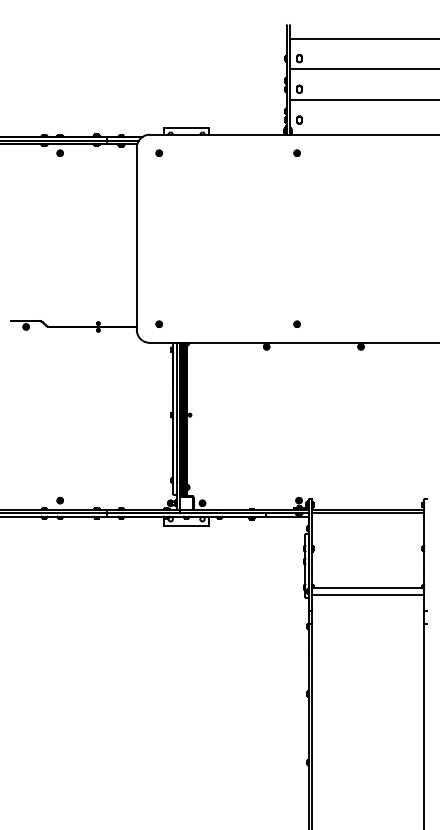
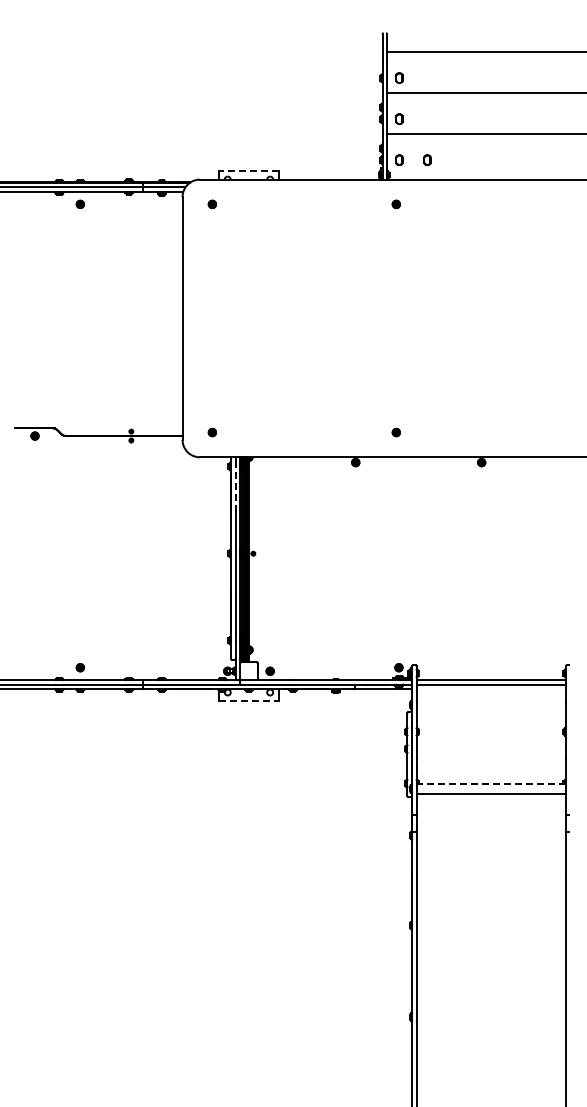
part: (320, 120) -> (427, 160), added
line: (186, 127) -> (248, 170), solid -> dashed
line: (176, 365) -> (235, 487), solid -> dashed
line: (187, 525) -> (249, 701), solid -> dashed
line: (368, 588) -> (491, 784), solid -> dashed

